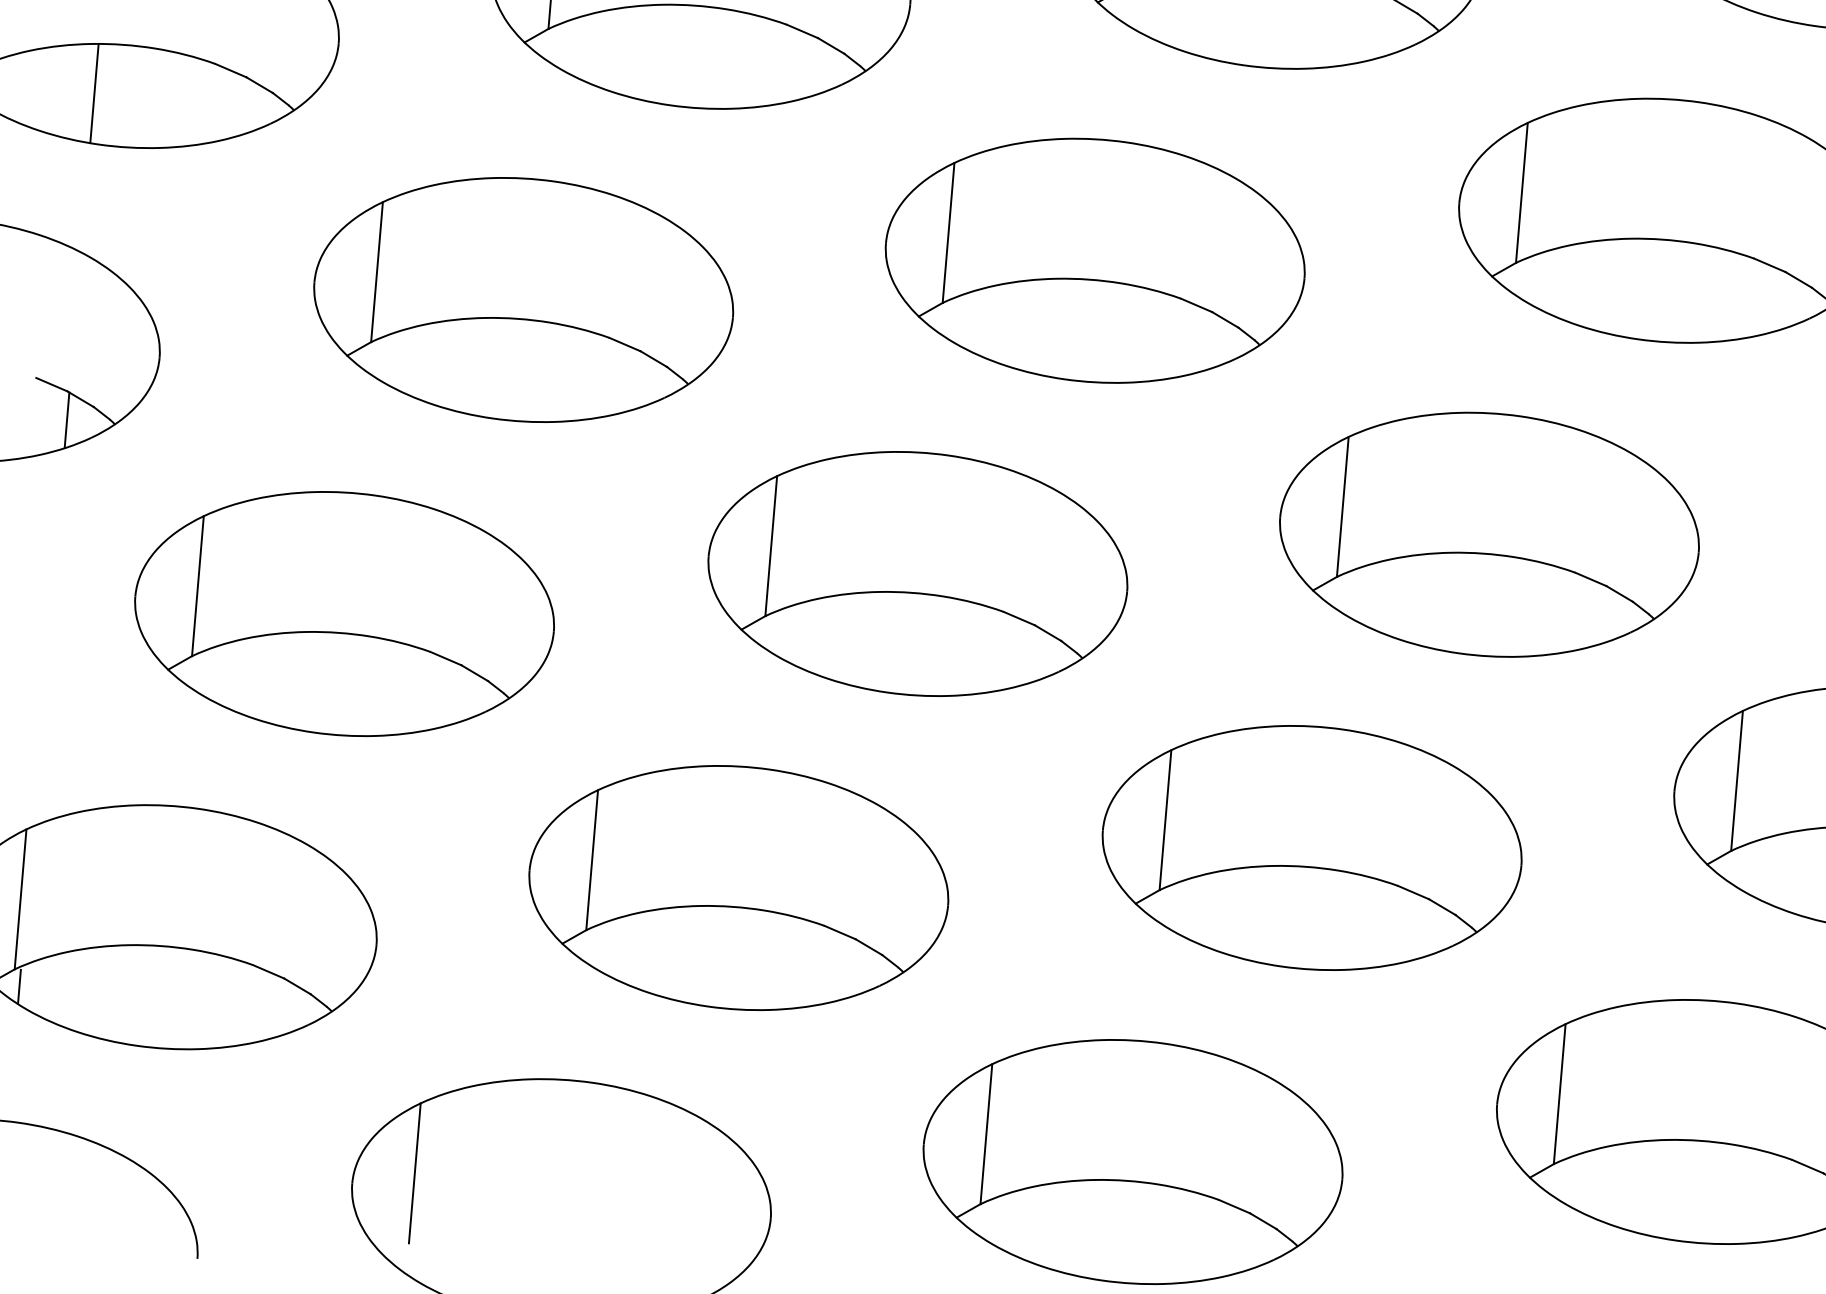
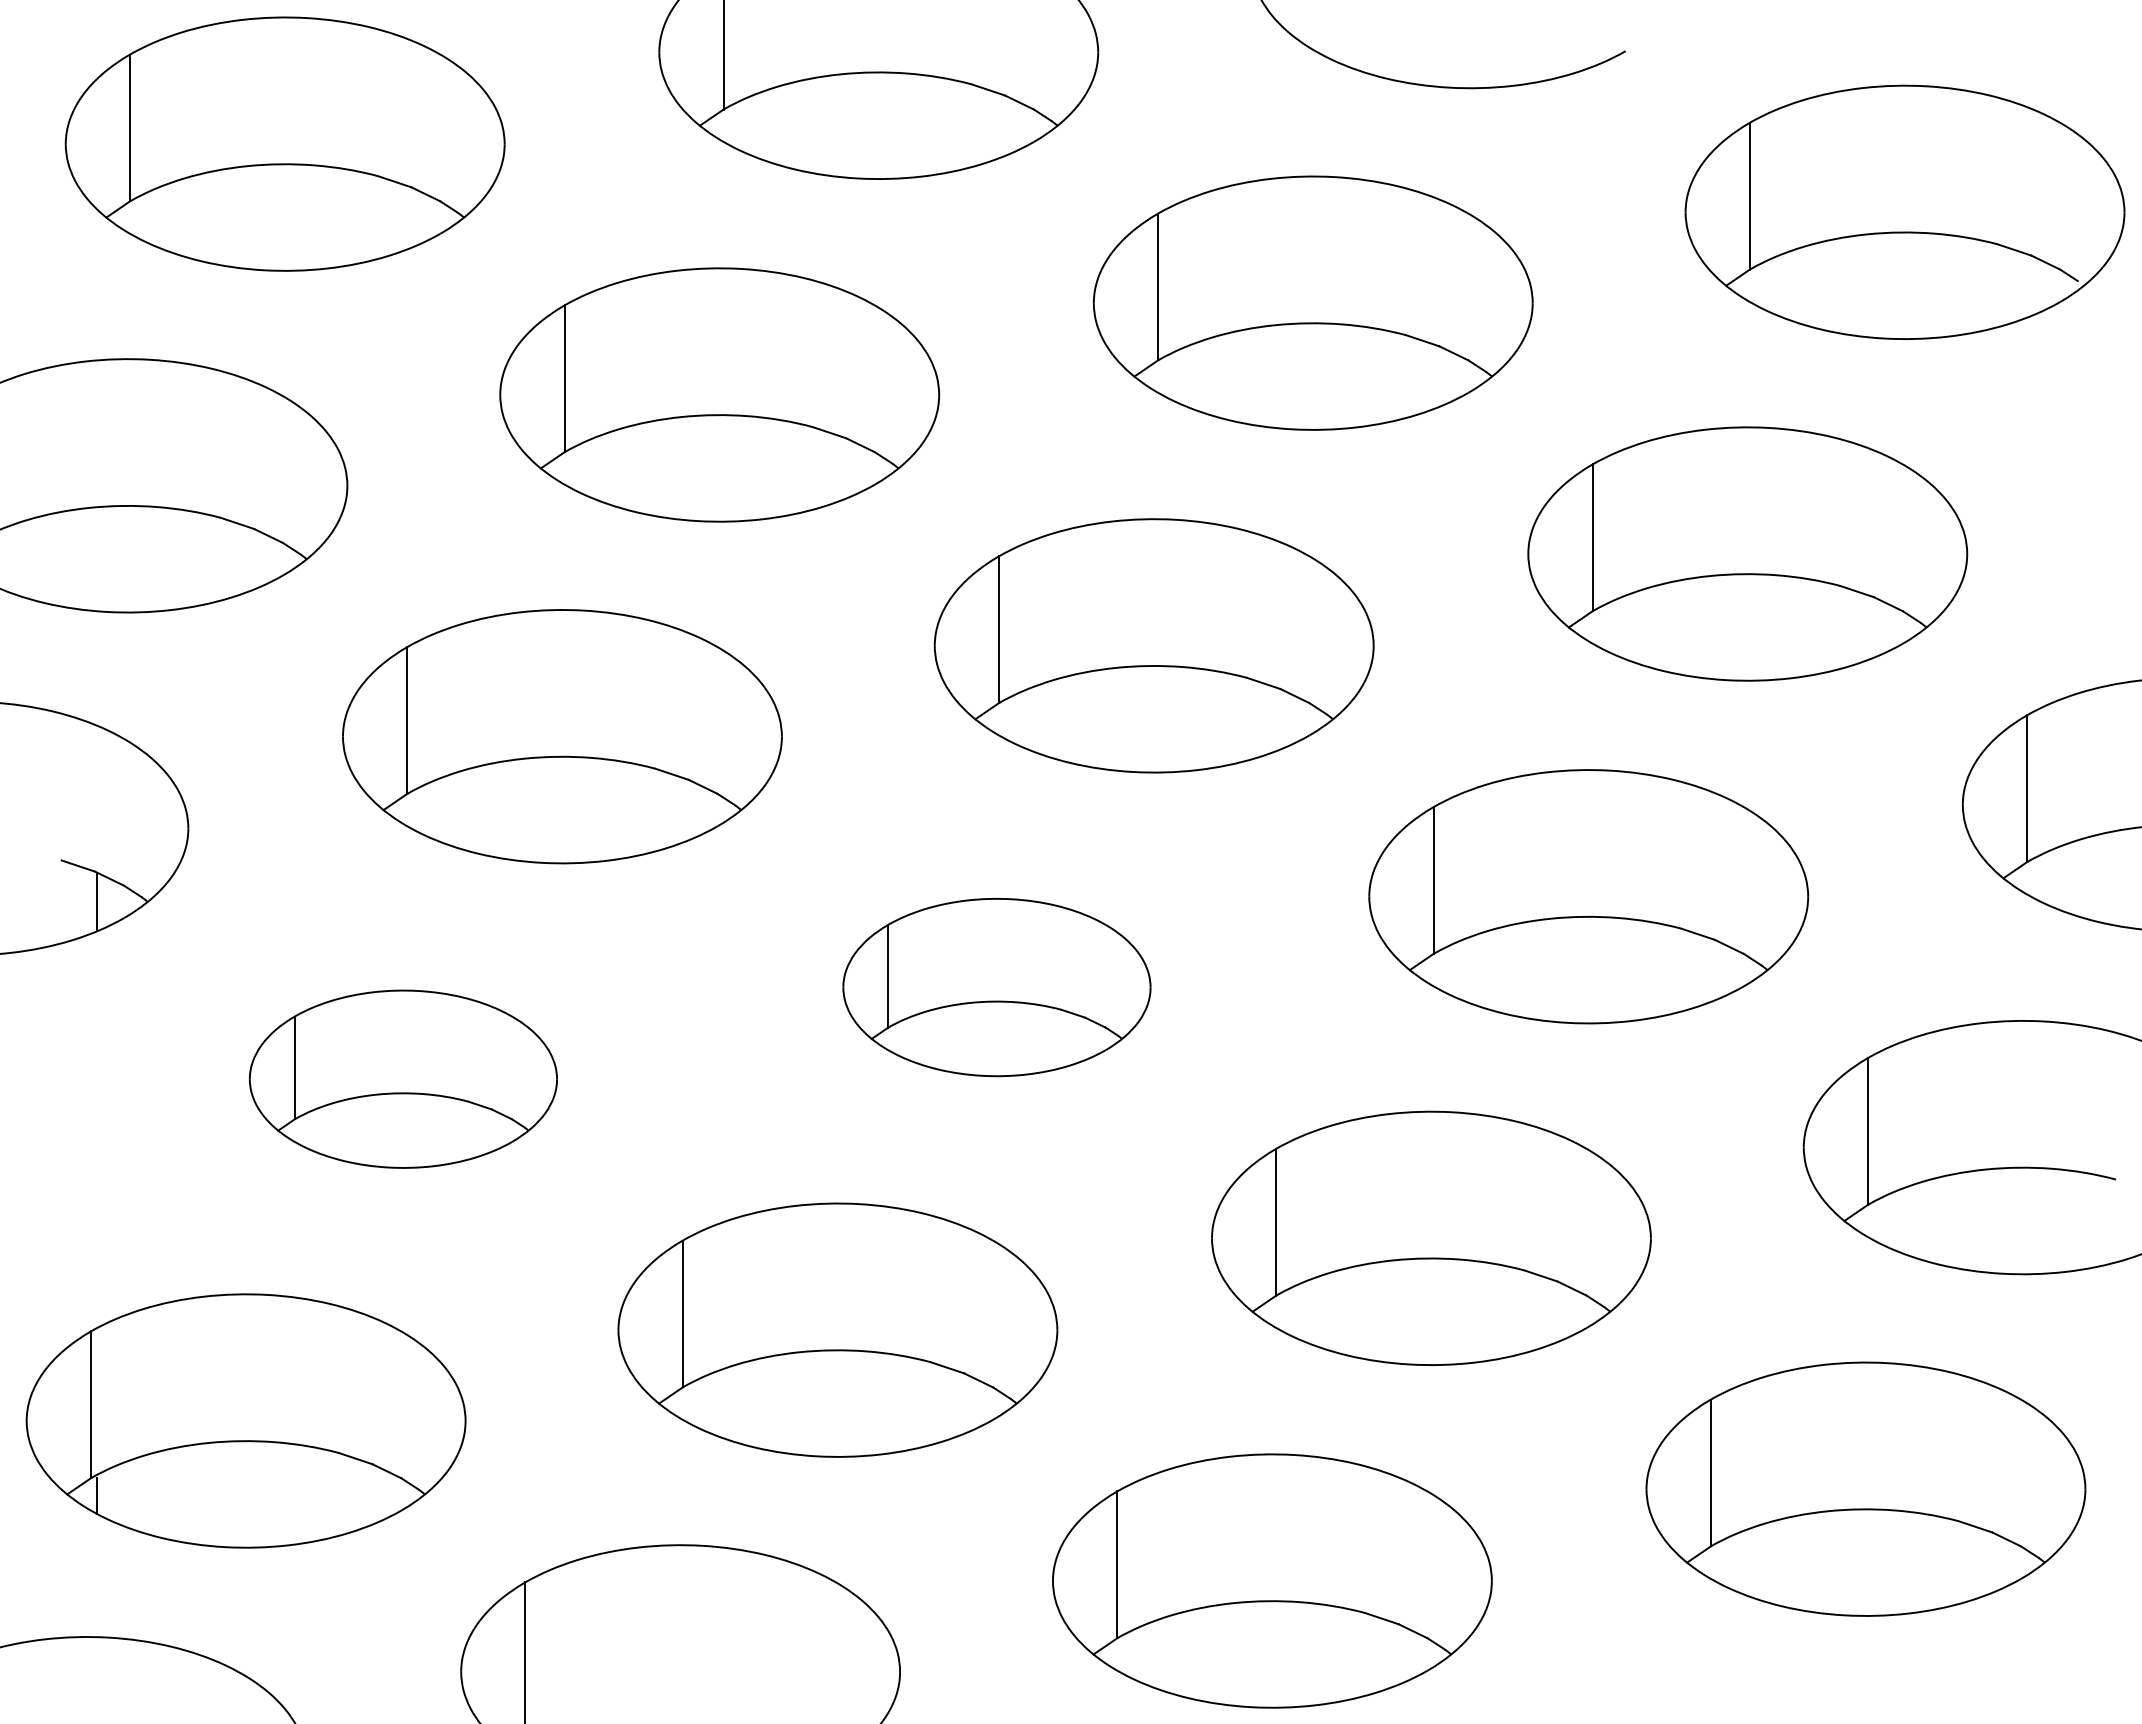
line: (94, 92) -> (97, 558), removed
part: (917, 573) -> (996, 987), size x0.7
part: (344, 613) -> (403, 1078), size x0.7

